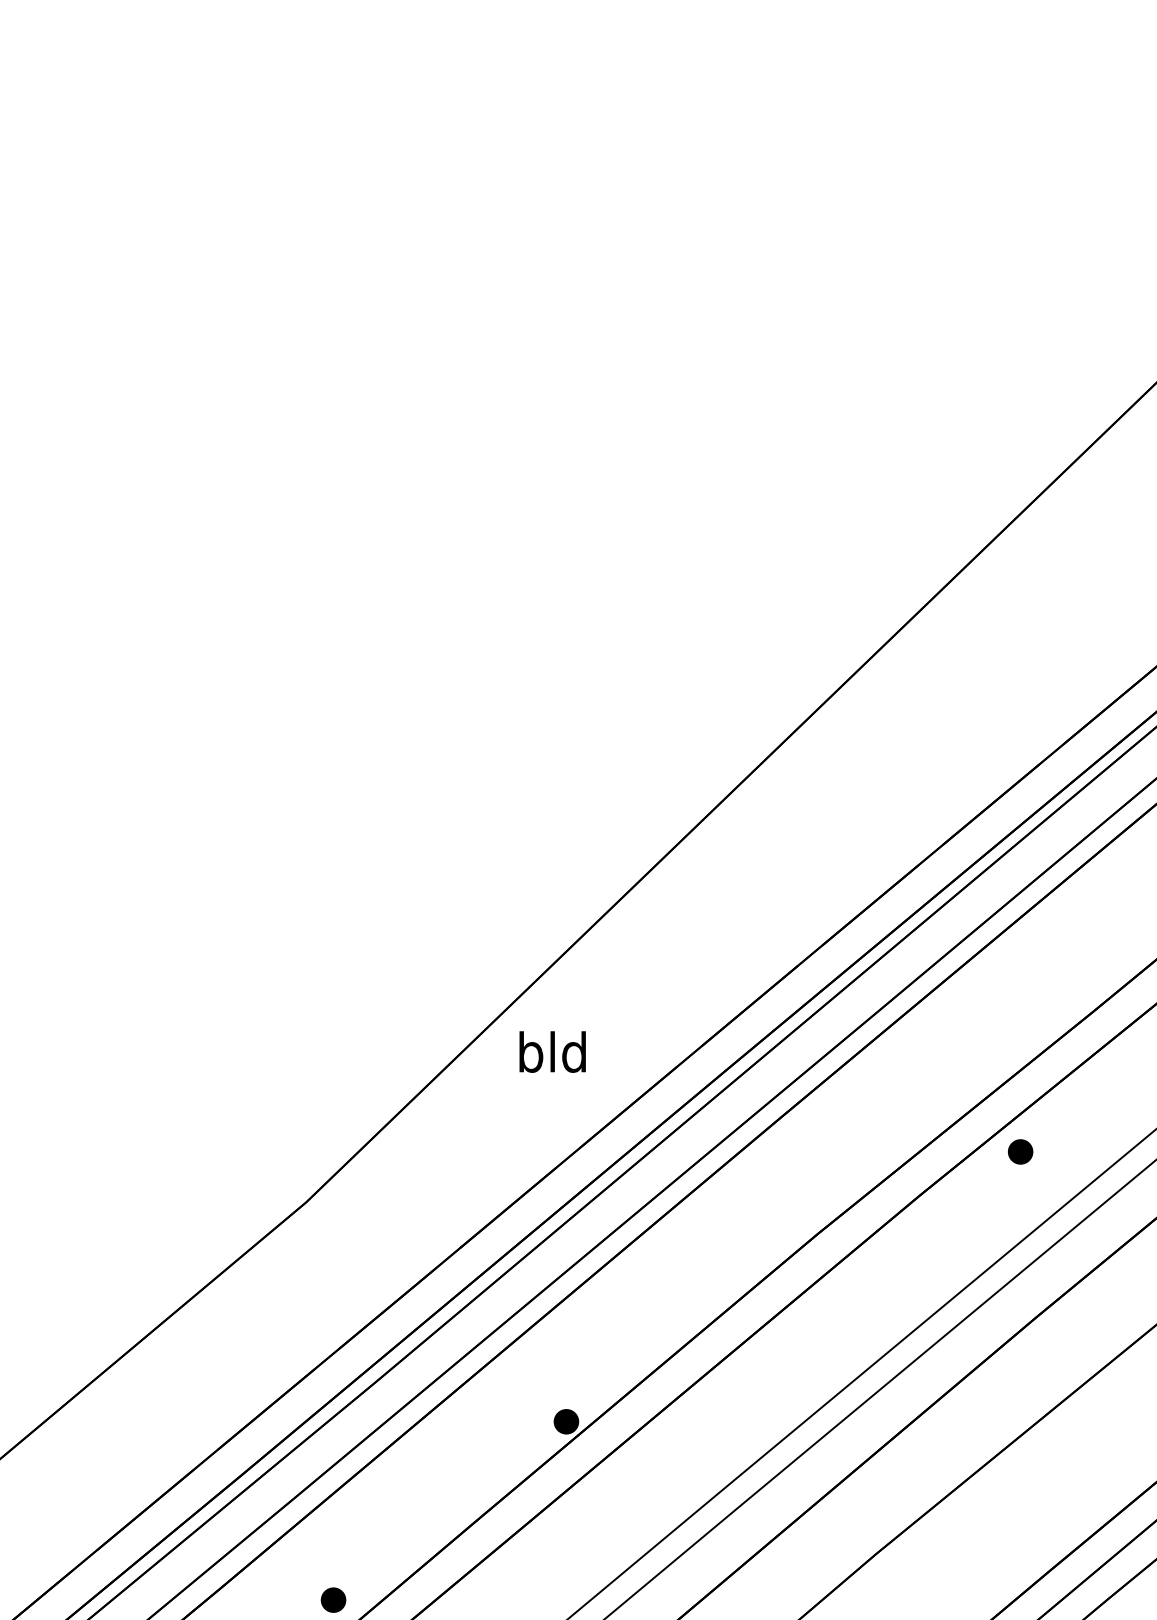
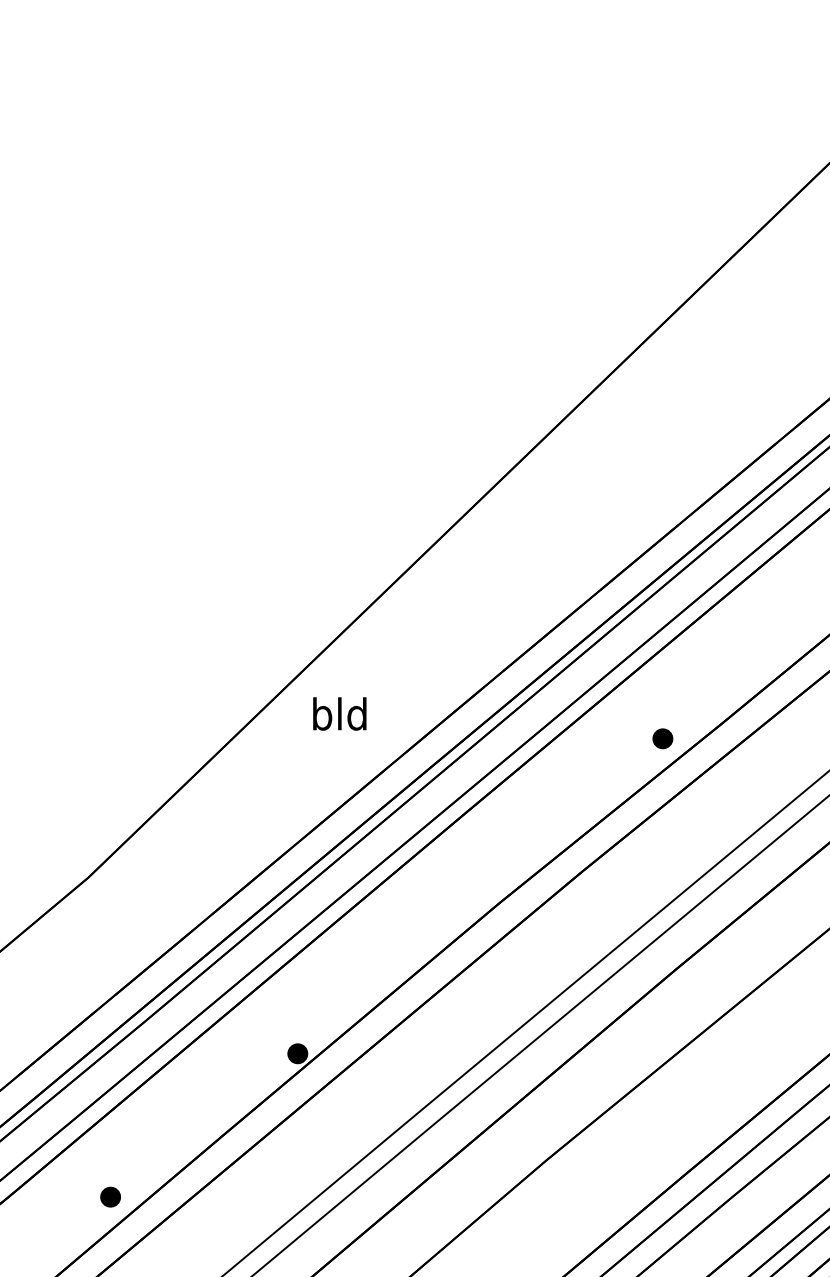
text: (552, 1051) -> (339, 713), moved
part: (1020, 1151) -> (662, 738), moved

